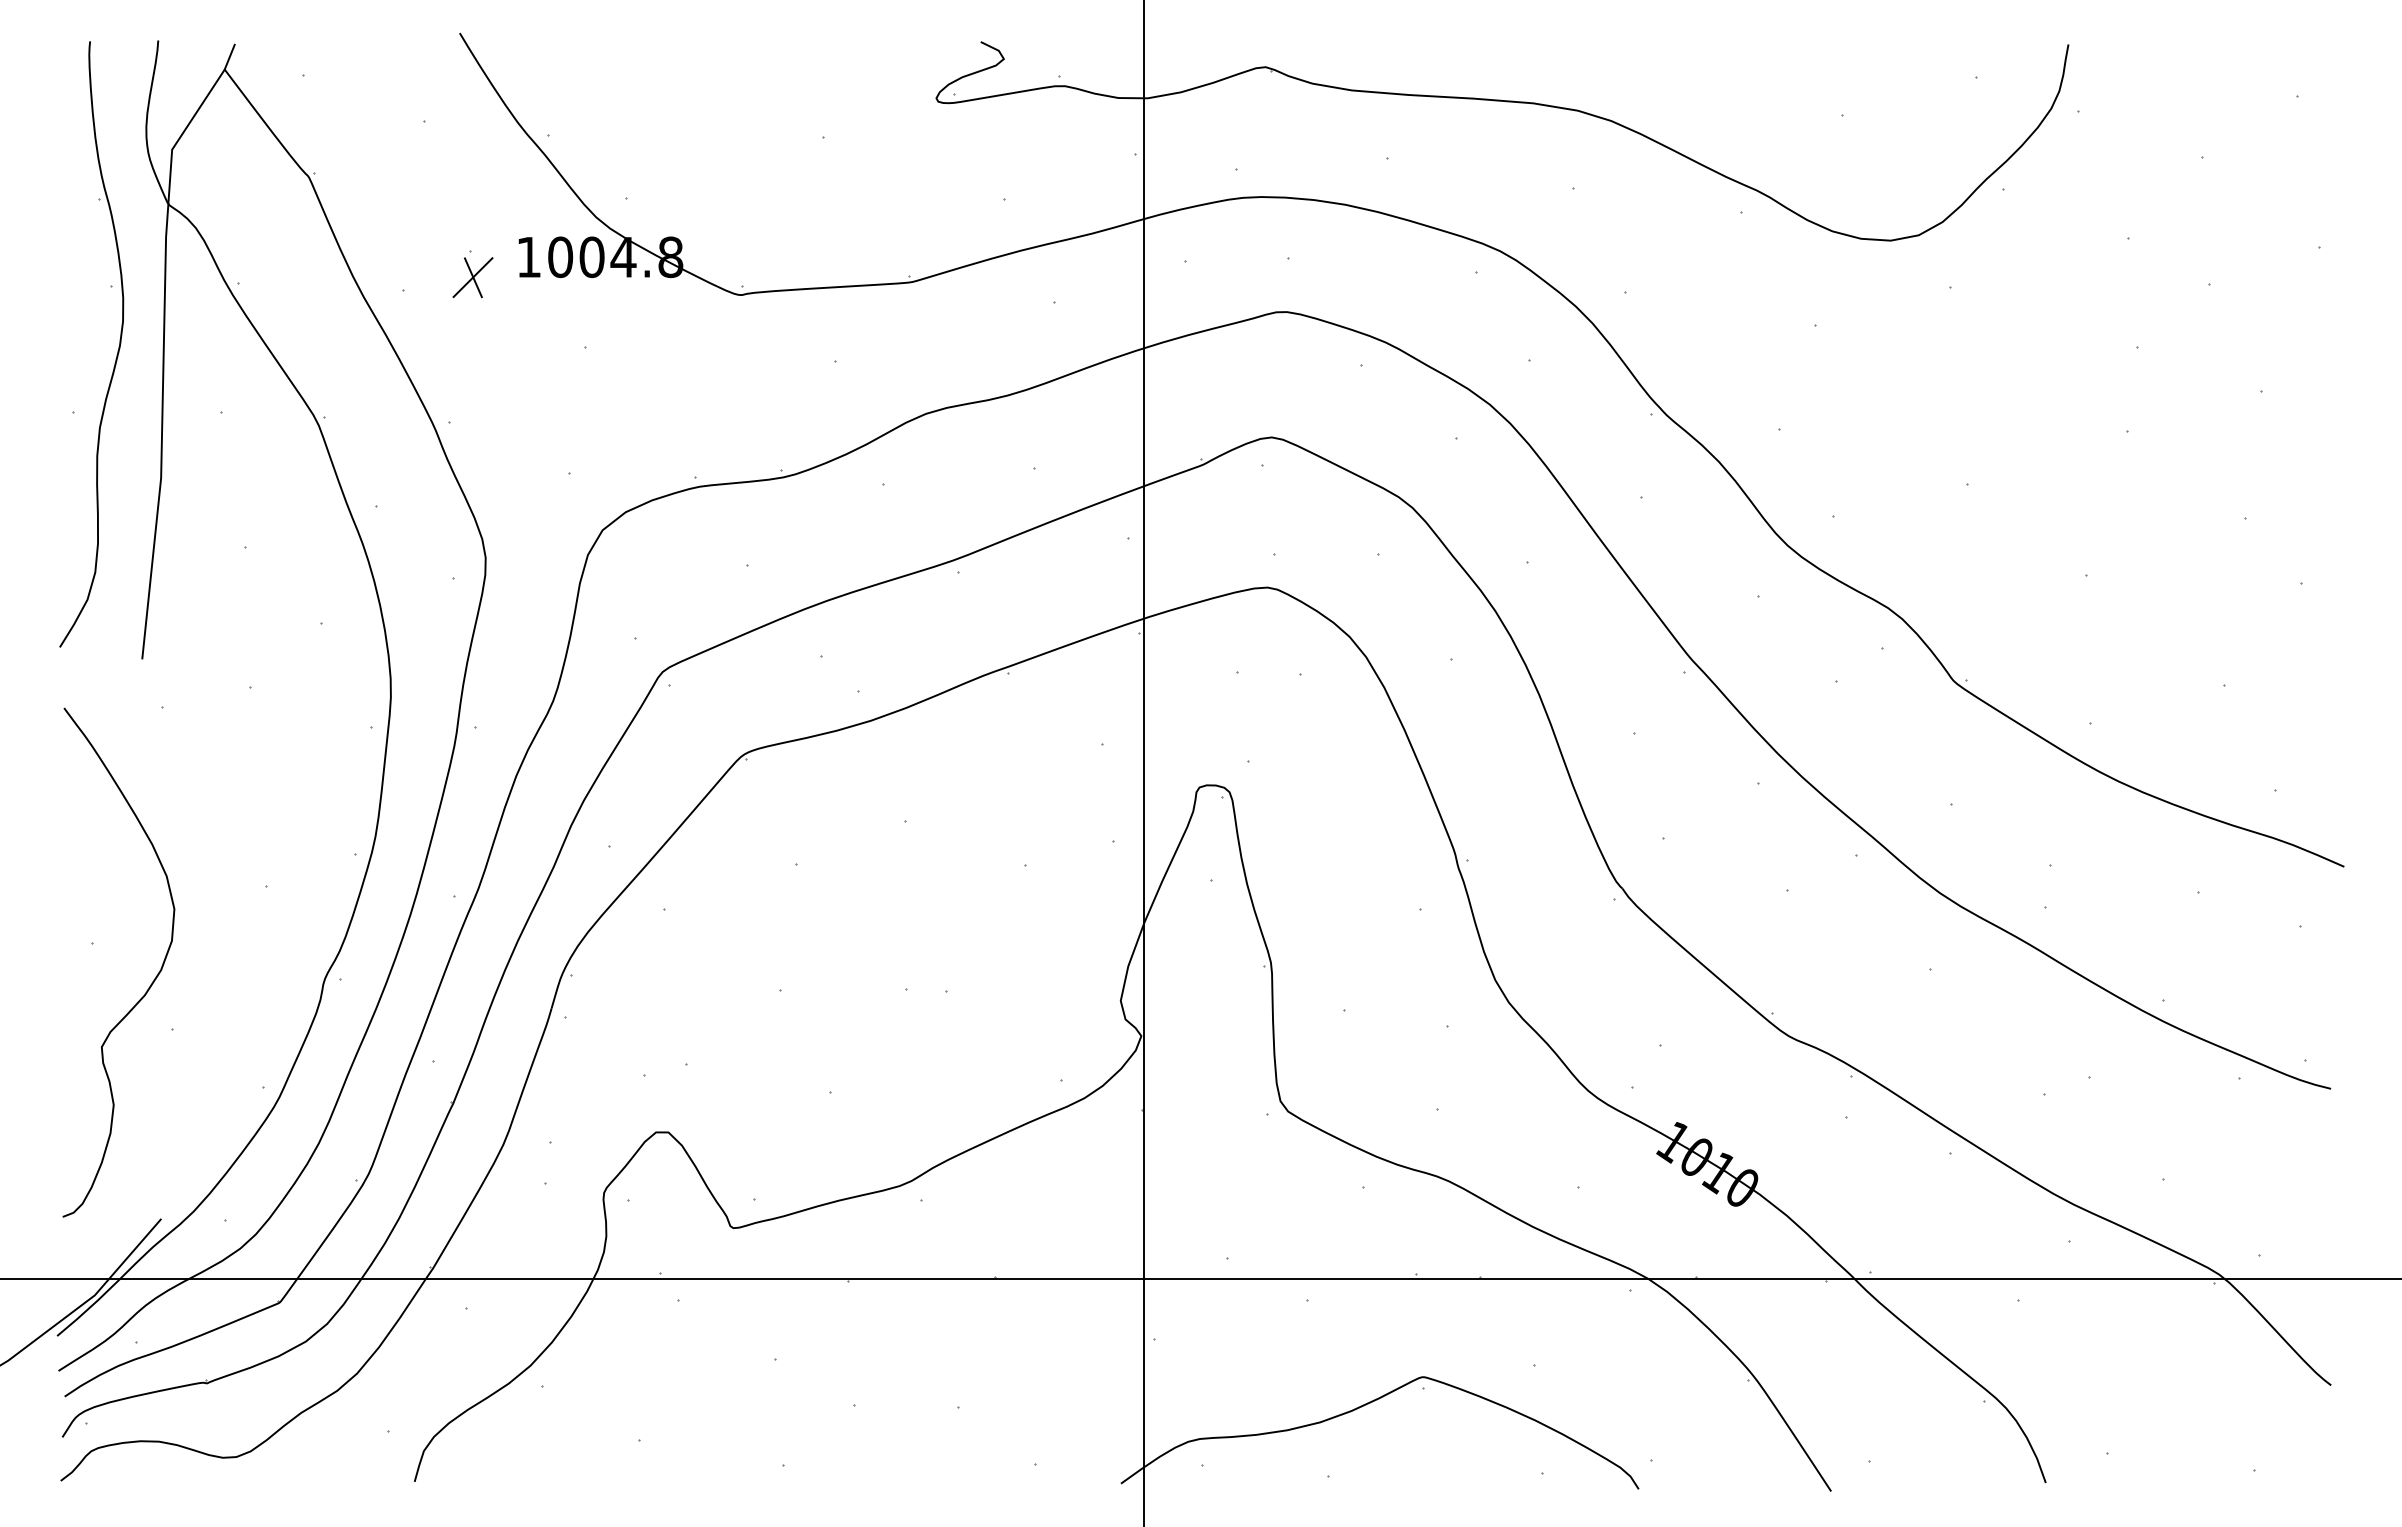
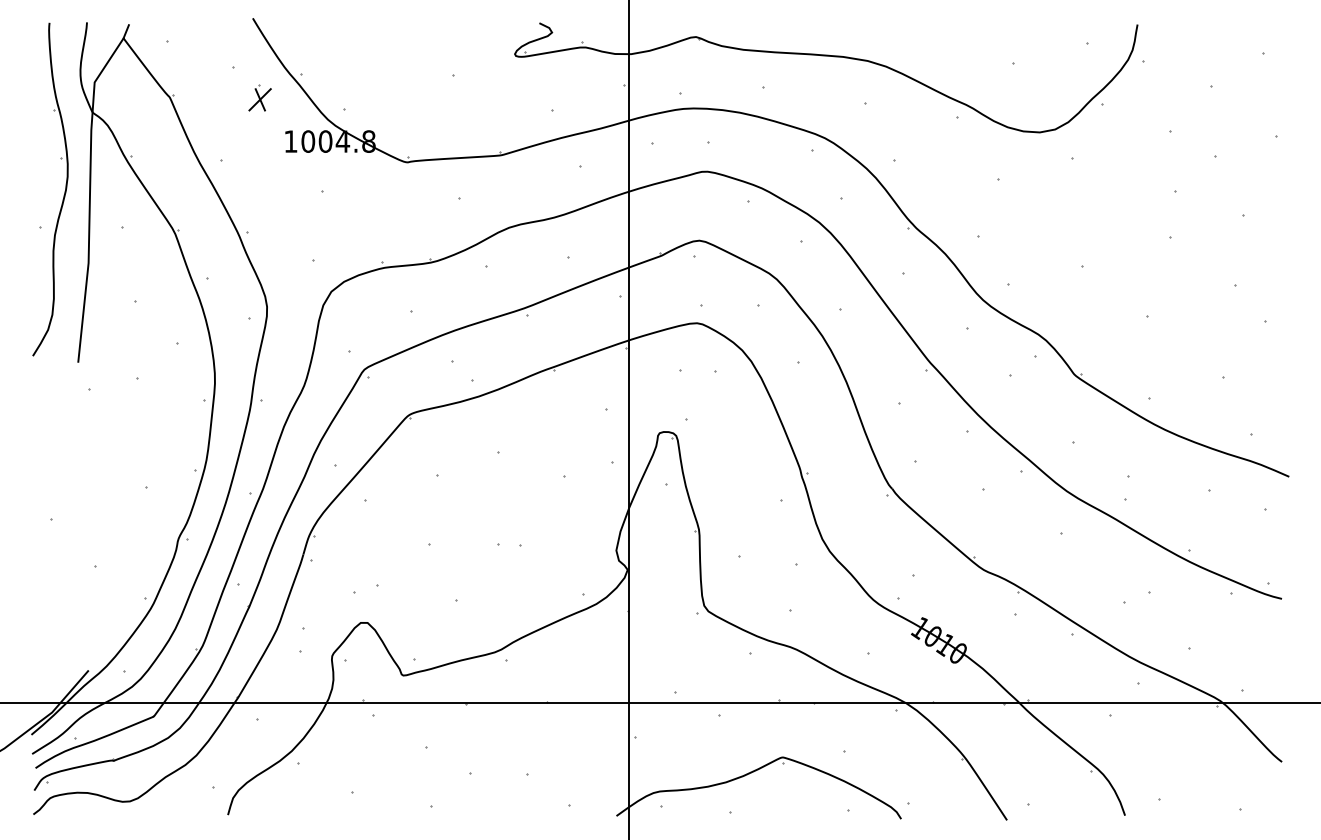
part: (471, 273) -> (259, 97), moved
curve: (151, 980) -> (83, 539), removed

